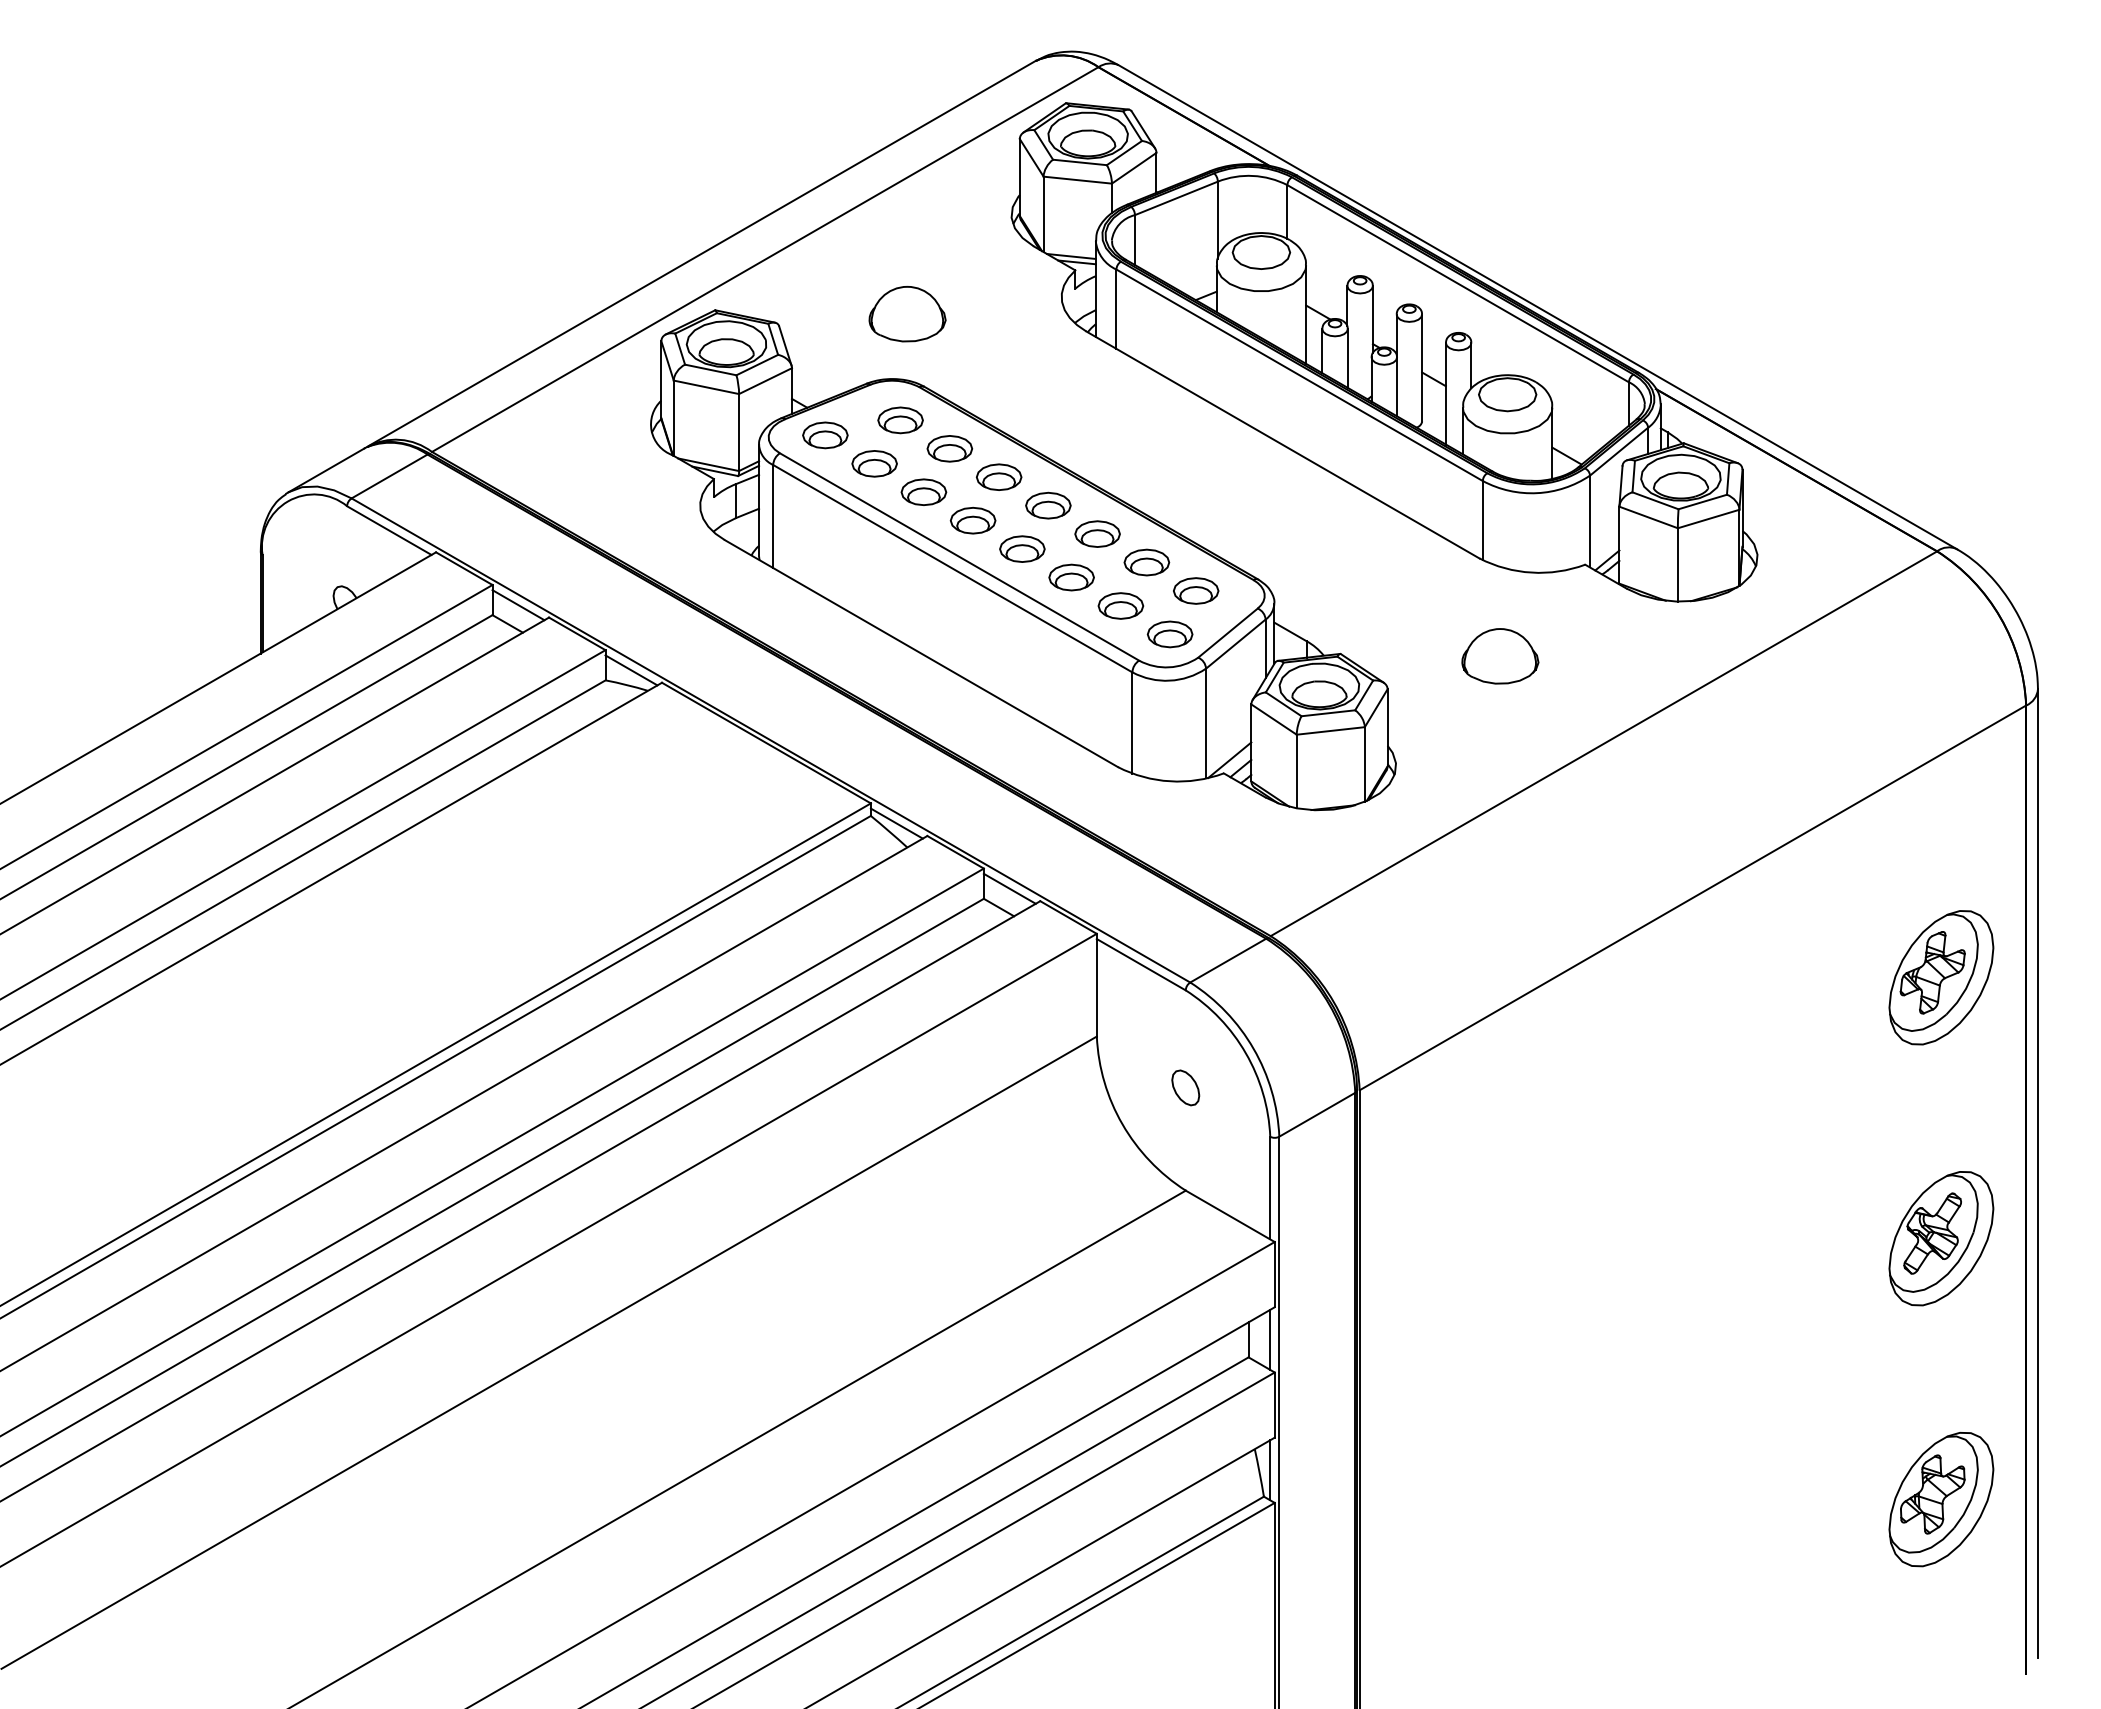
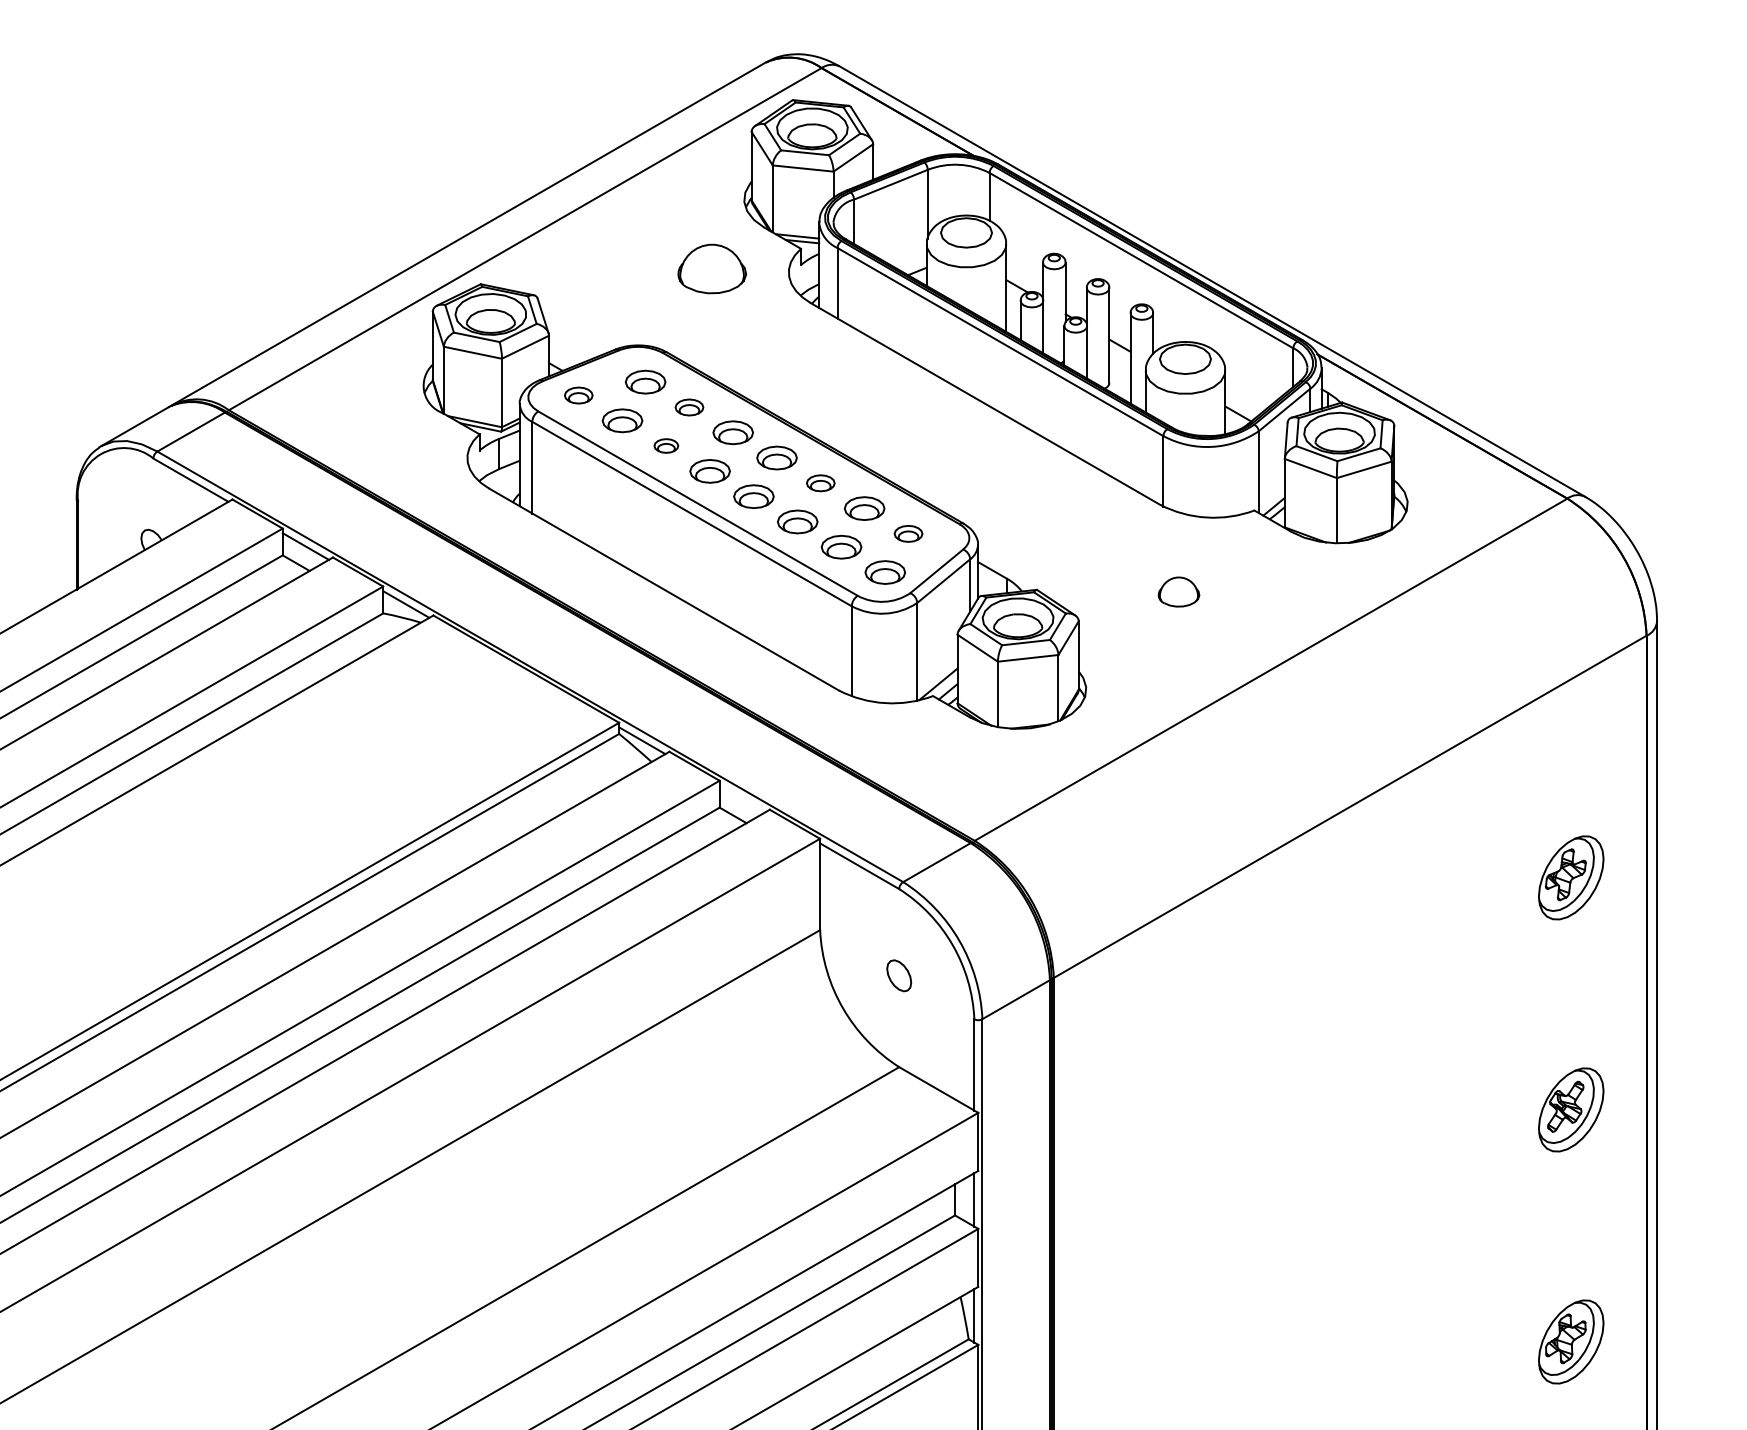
part: (907, 314) -> (712, 269), moved
part: (825, 435) -> (578, 395), size x0.7
part: (949, 448) -> (689, 407), size x0.7
part: (923, 491) -> (665, 445), size x0.6
part: (1097, 533) -> (820, 482), size x0.7
part: (1196, 590) -> (908, 533), size x0.7
part: (1500, 656) -> (1179, 592), size x0.6
line: (1009, 888) -> (742, 798), removed
part: (1941, 977) -> (1571, 877), size x0.7
part: (1941, 1238) -> (1571, 1109), size x0.7
part: (1941, 1499) -> (1571, 1341), size x0.7

